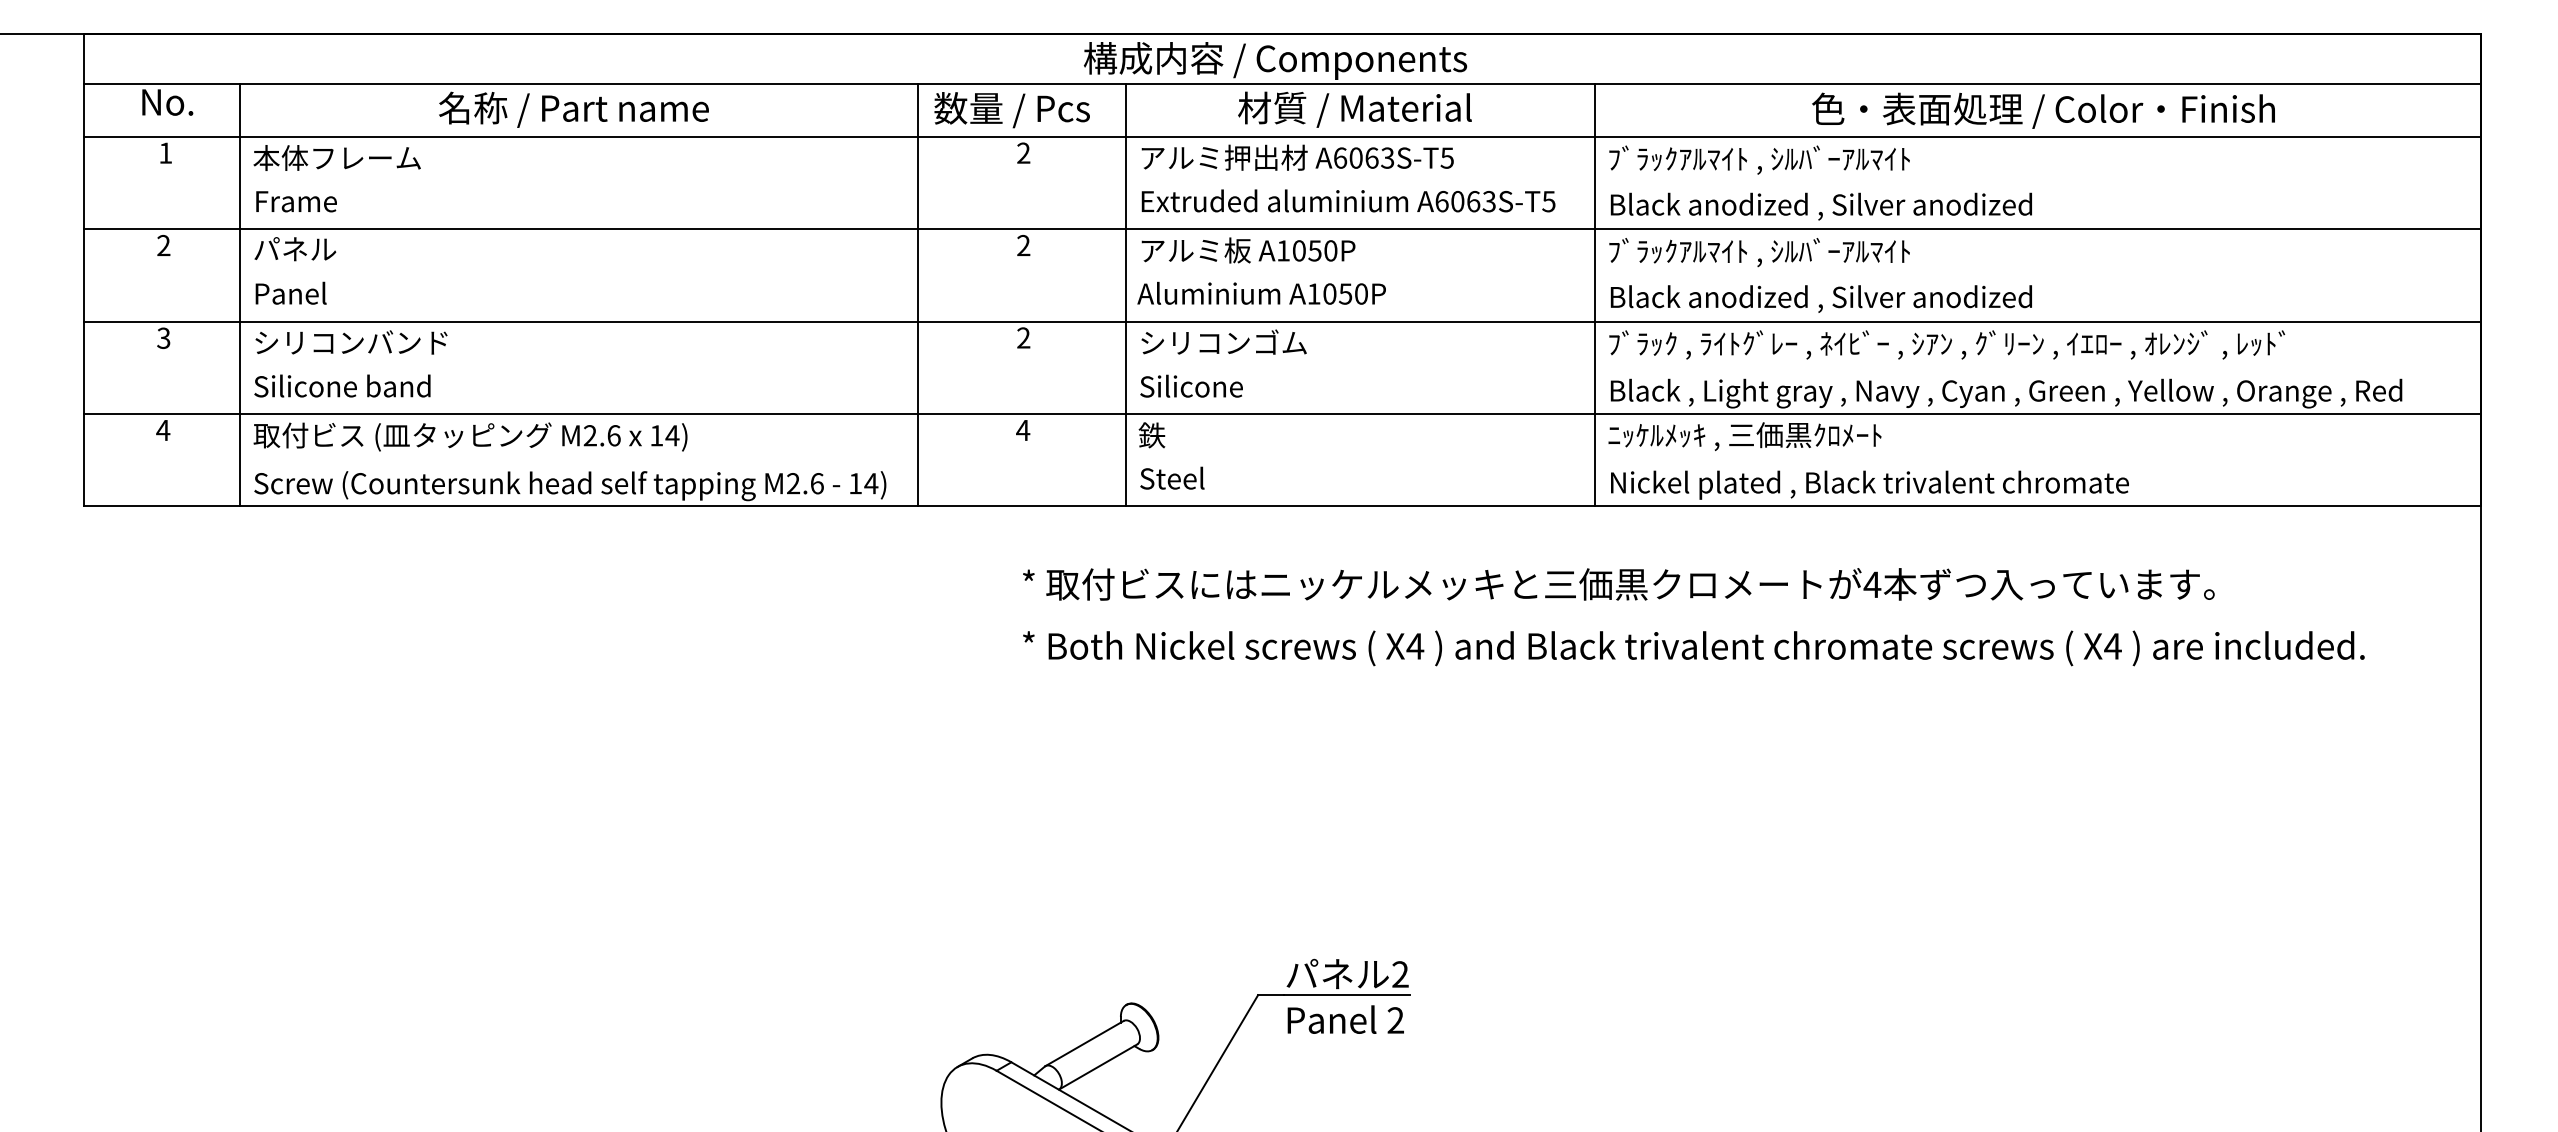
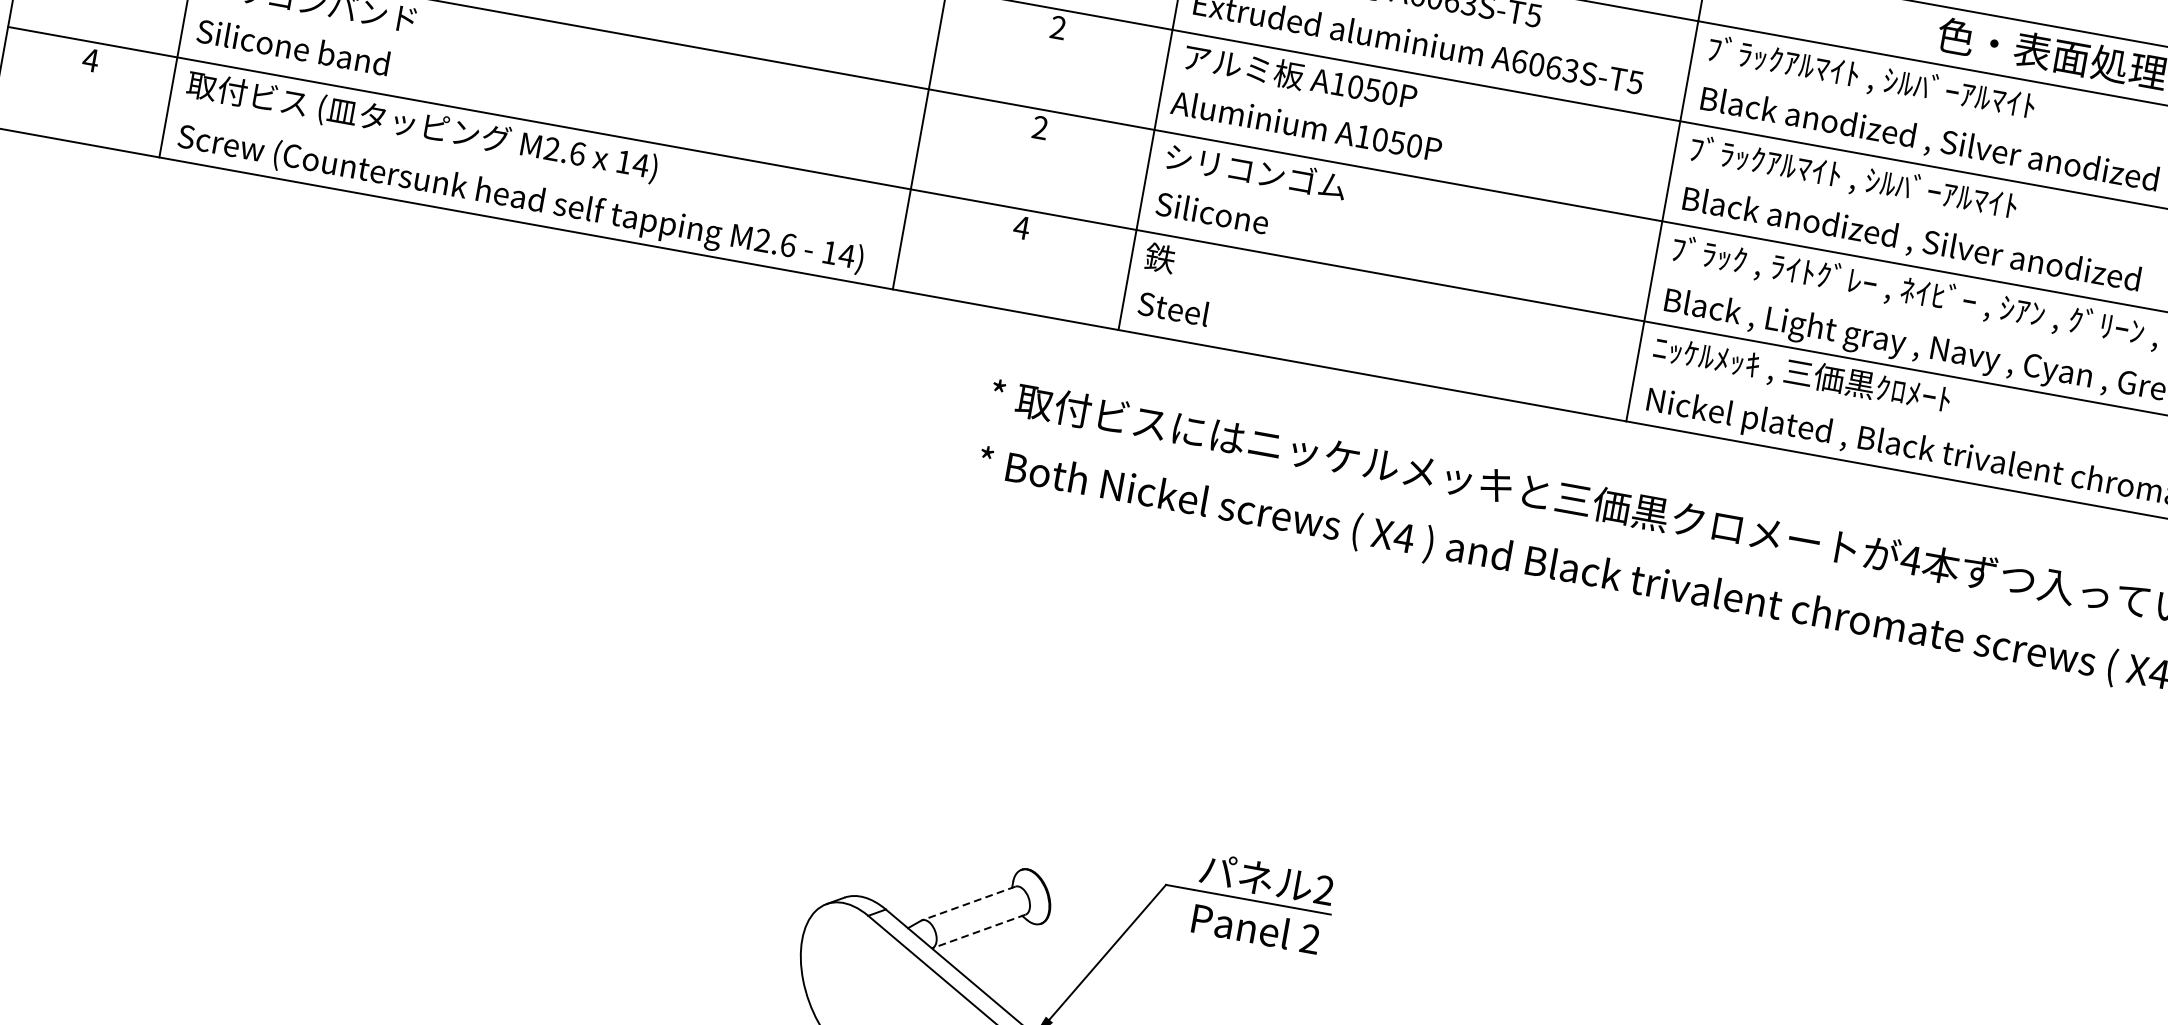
line: (1084, 1043) -> (968, 903), solid -> dashed
line: (1097, 1067) -> (978, 931), solid -> dashed

